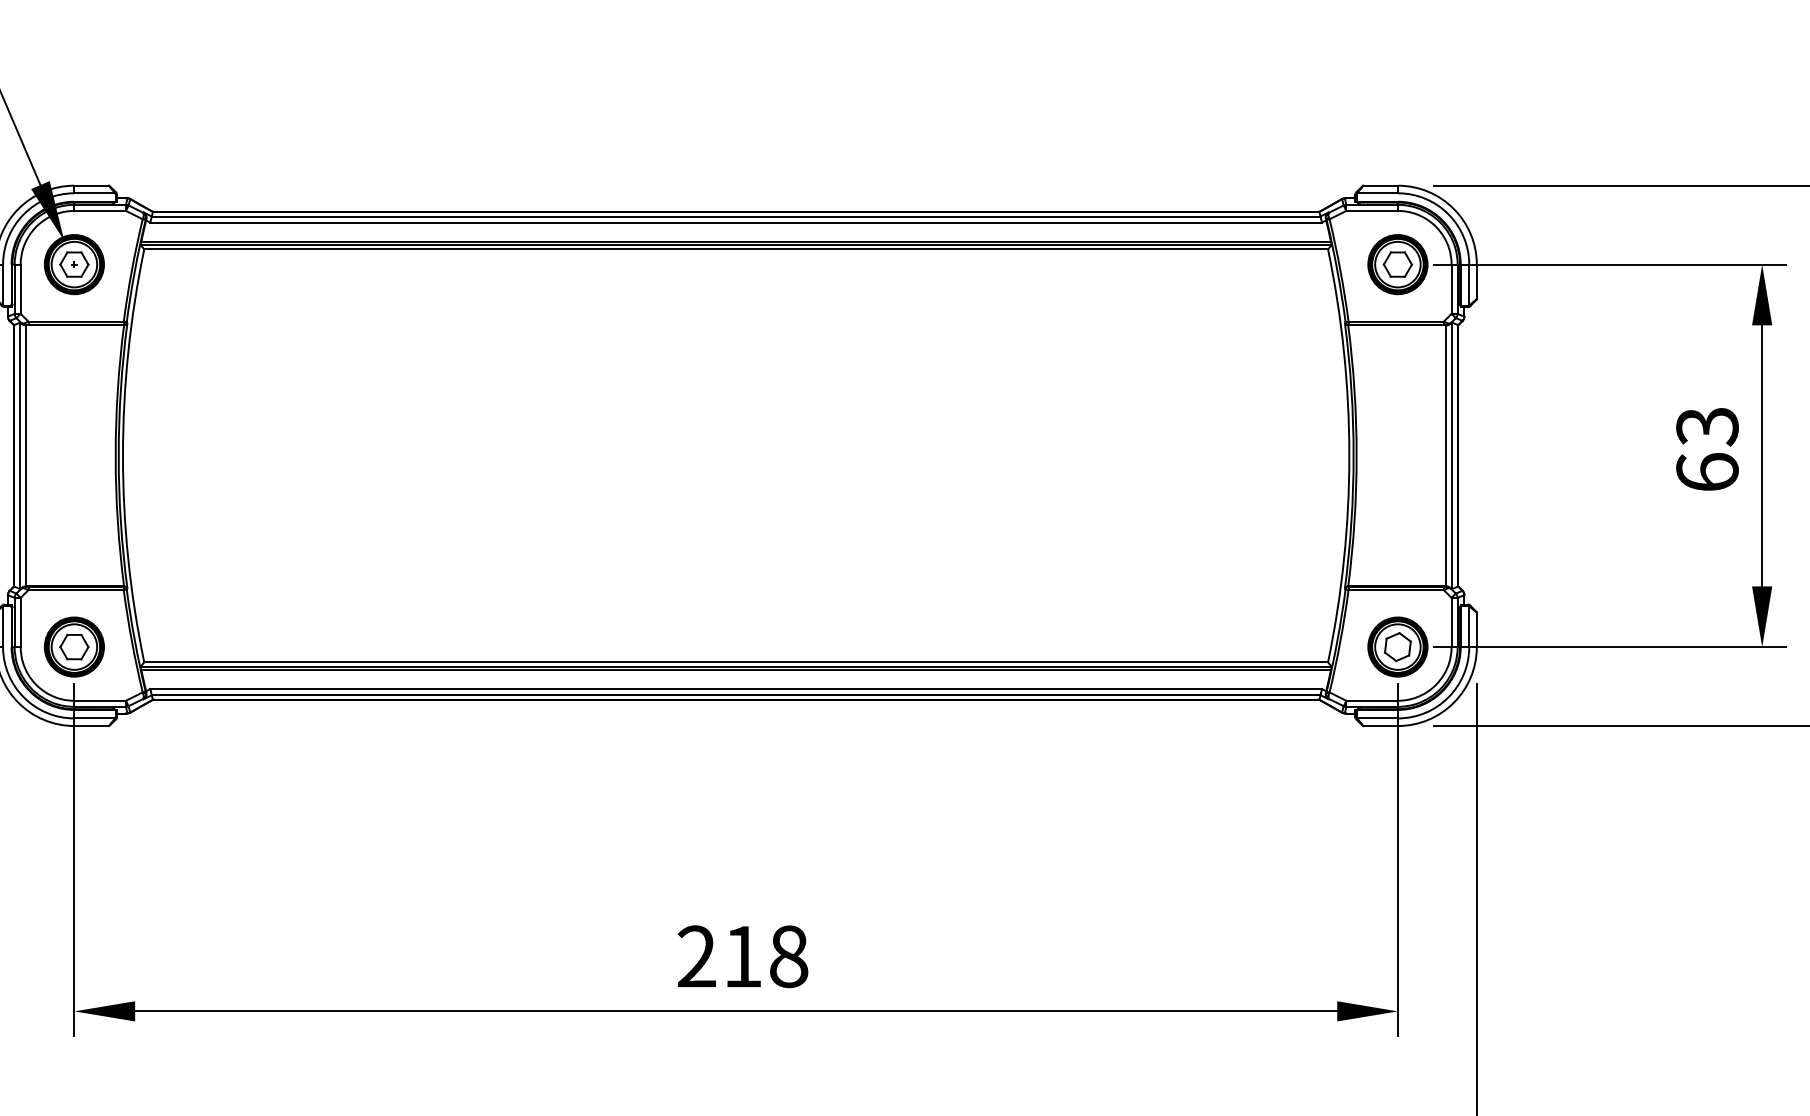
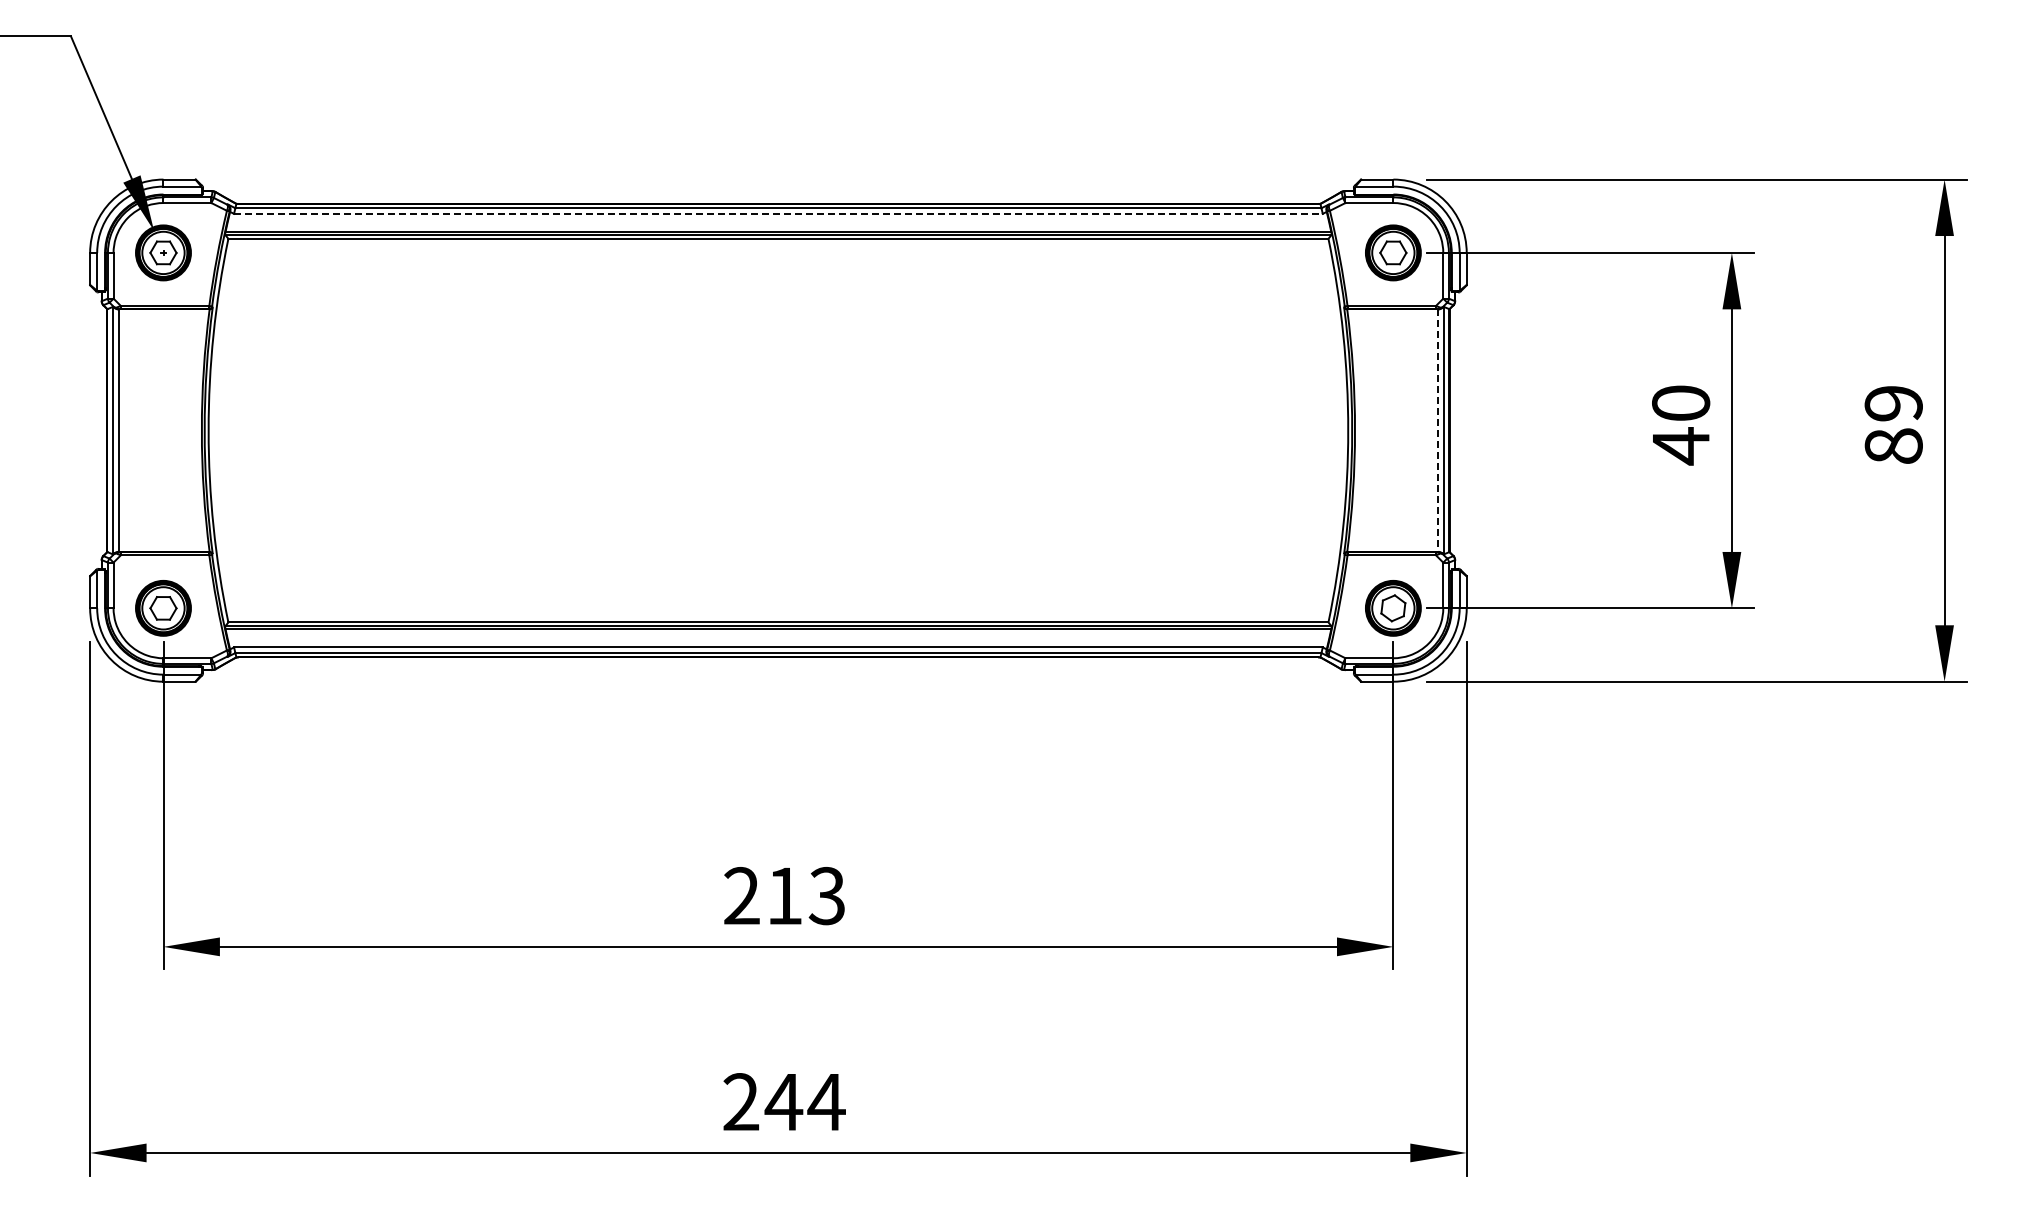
line: (736, 222) -> (778, 213), solid -> dashed
text: (1707, 450) -> (1681, 425), 63 -> 40
line: (1446, 456) -> (1438, 431), solid -> dashed
text: (787, 957) -> (826, 896), 218 -> 213

